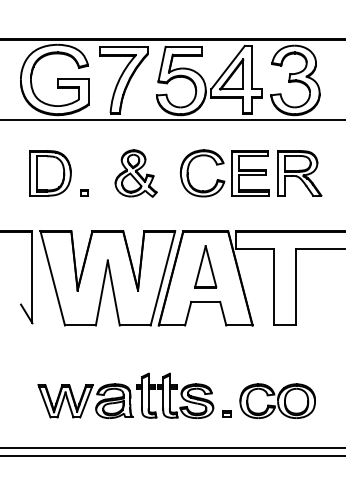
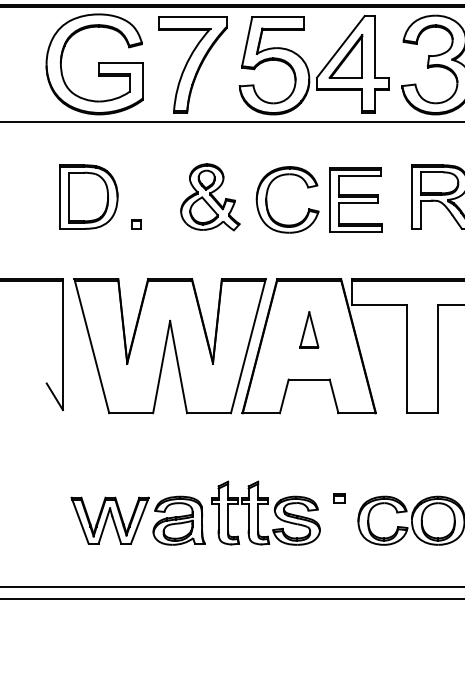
part: (231, 173) -> (328, 200), moved
part: (205, 266) -> (308, 329), size x0.6
part: (226, 413) -> (338, 497), moved

